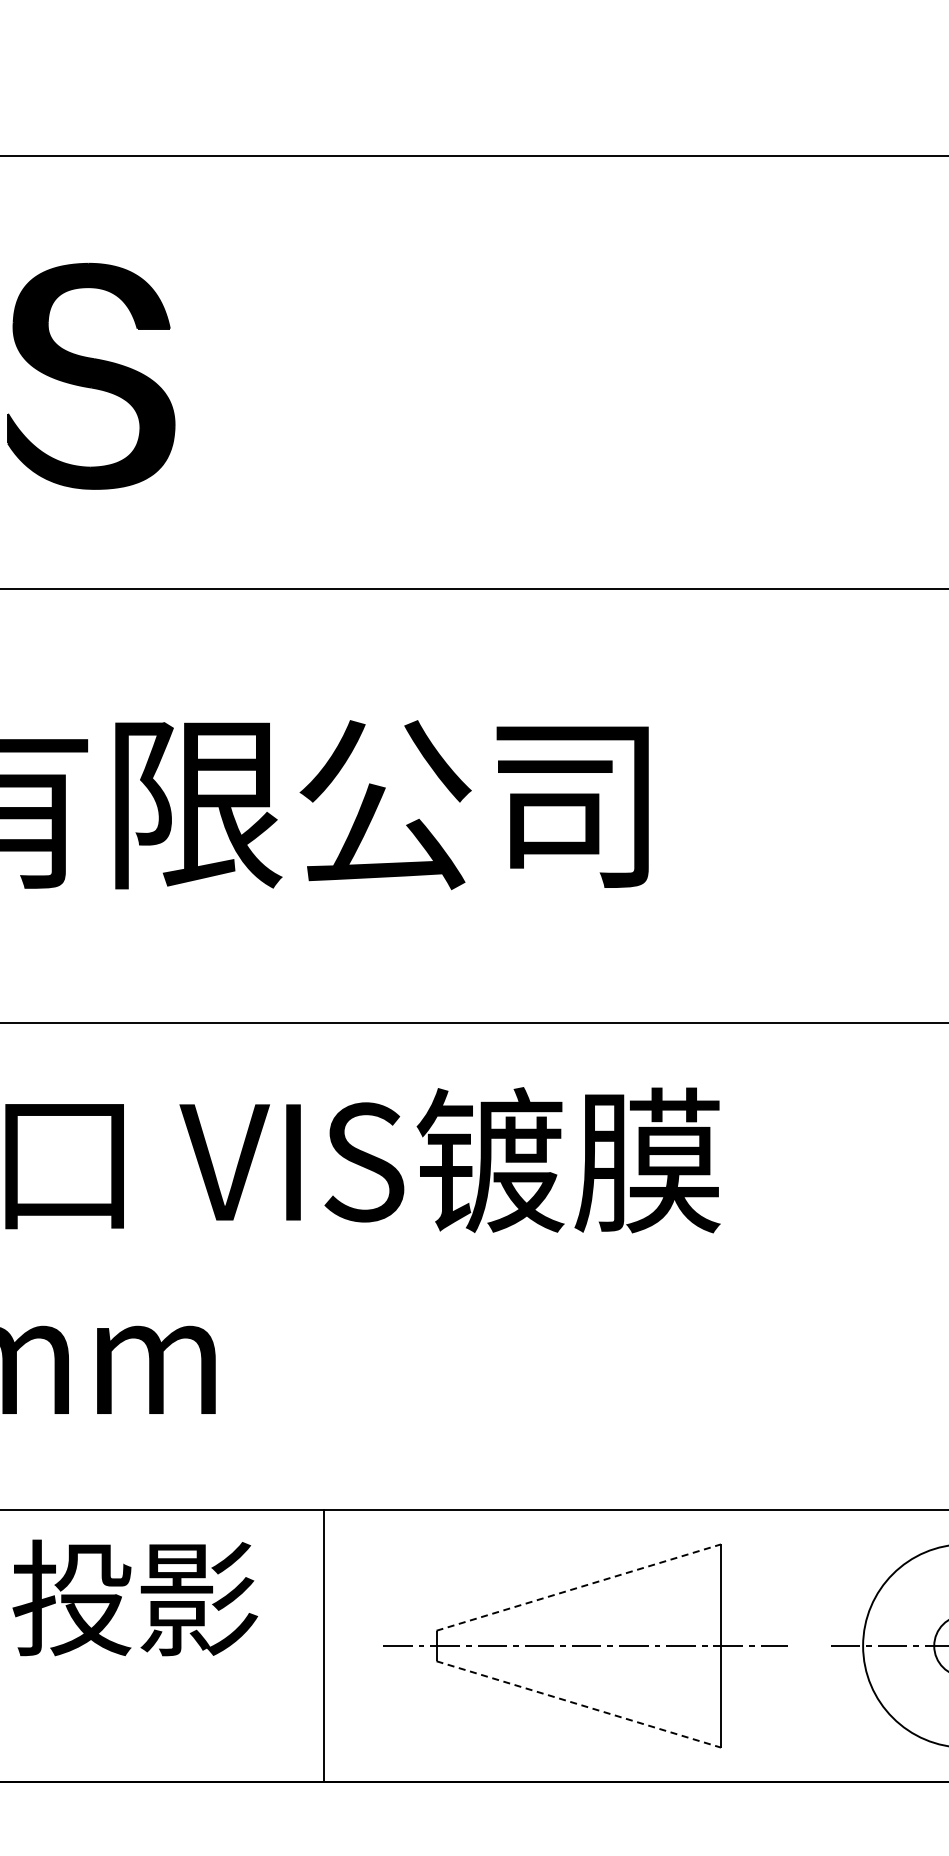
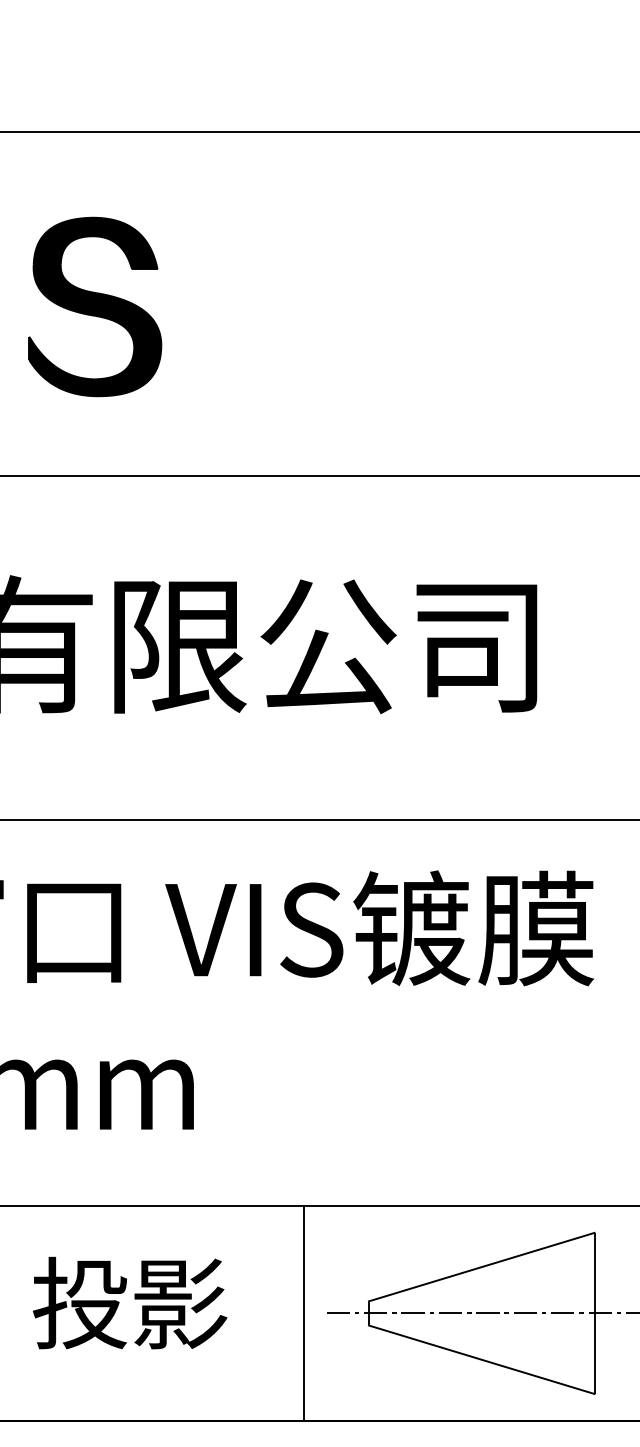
line: (578, 1587) -> (481, 1267), dashed -> solid
text: (135, 1597) -> (130, 1302), moved
line: (323, 1645) -> (303, 1313), moved
line: (578, 1704) -> (481, 1359), dashed -> solid

